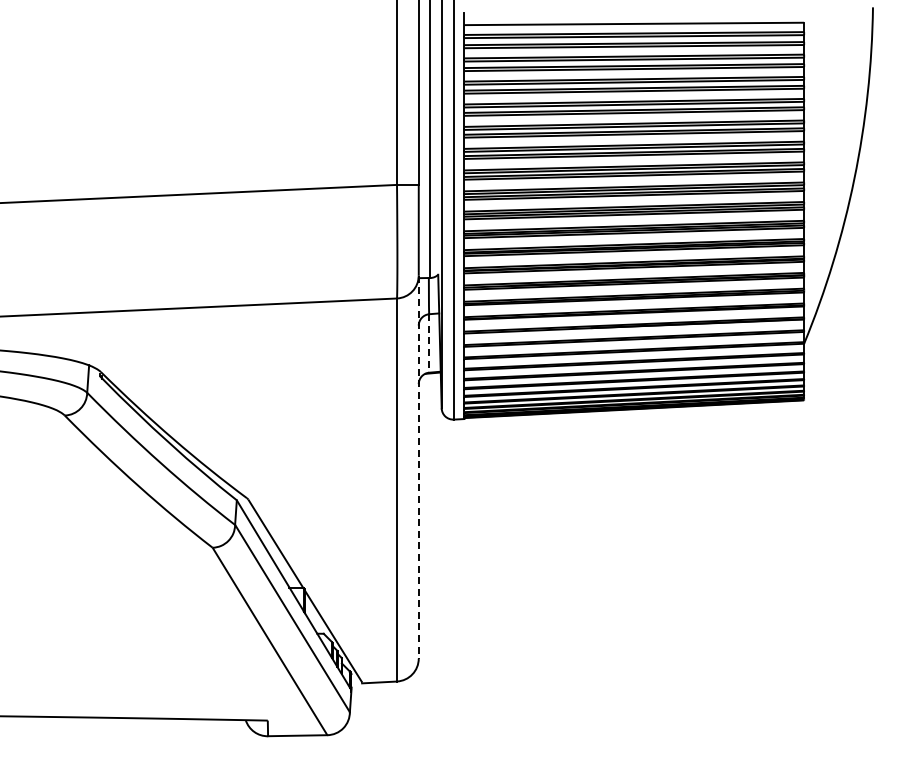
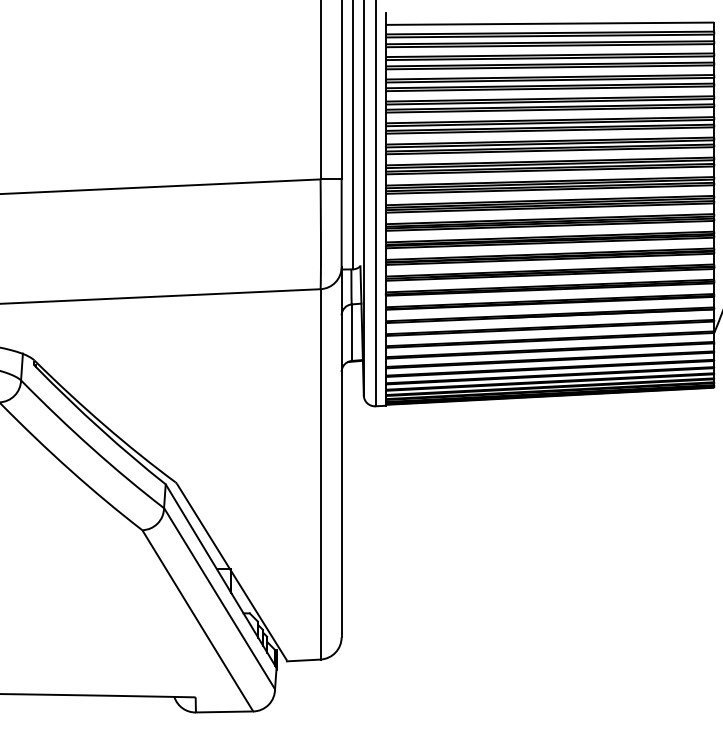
line: (429, 343) -> (352, 332), dashed -> solid
line: (418, 467) -> (341, 452), dashed -> solid

